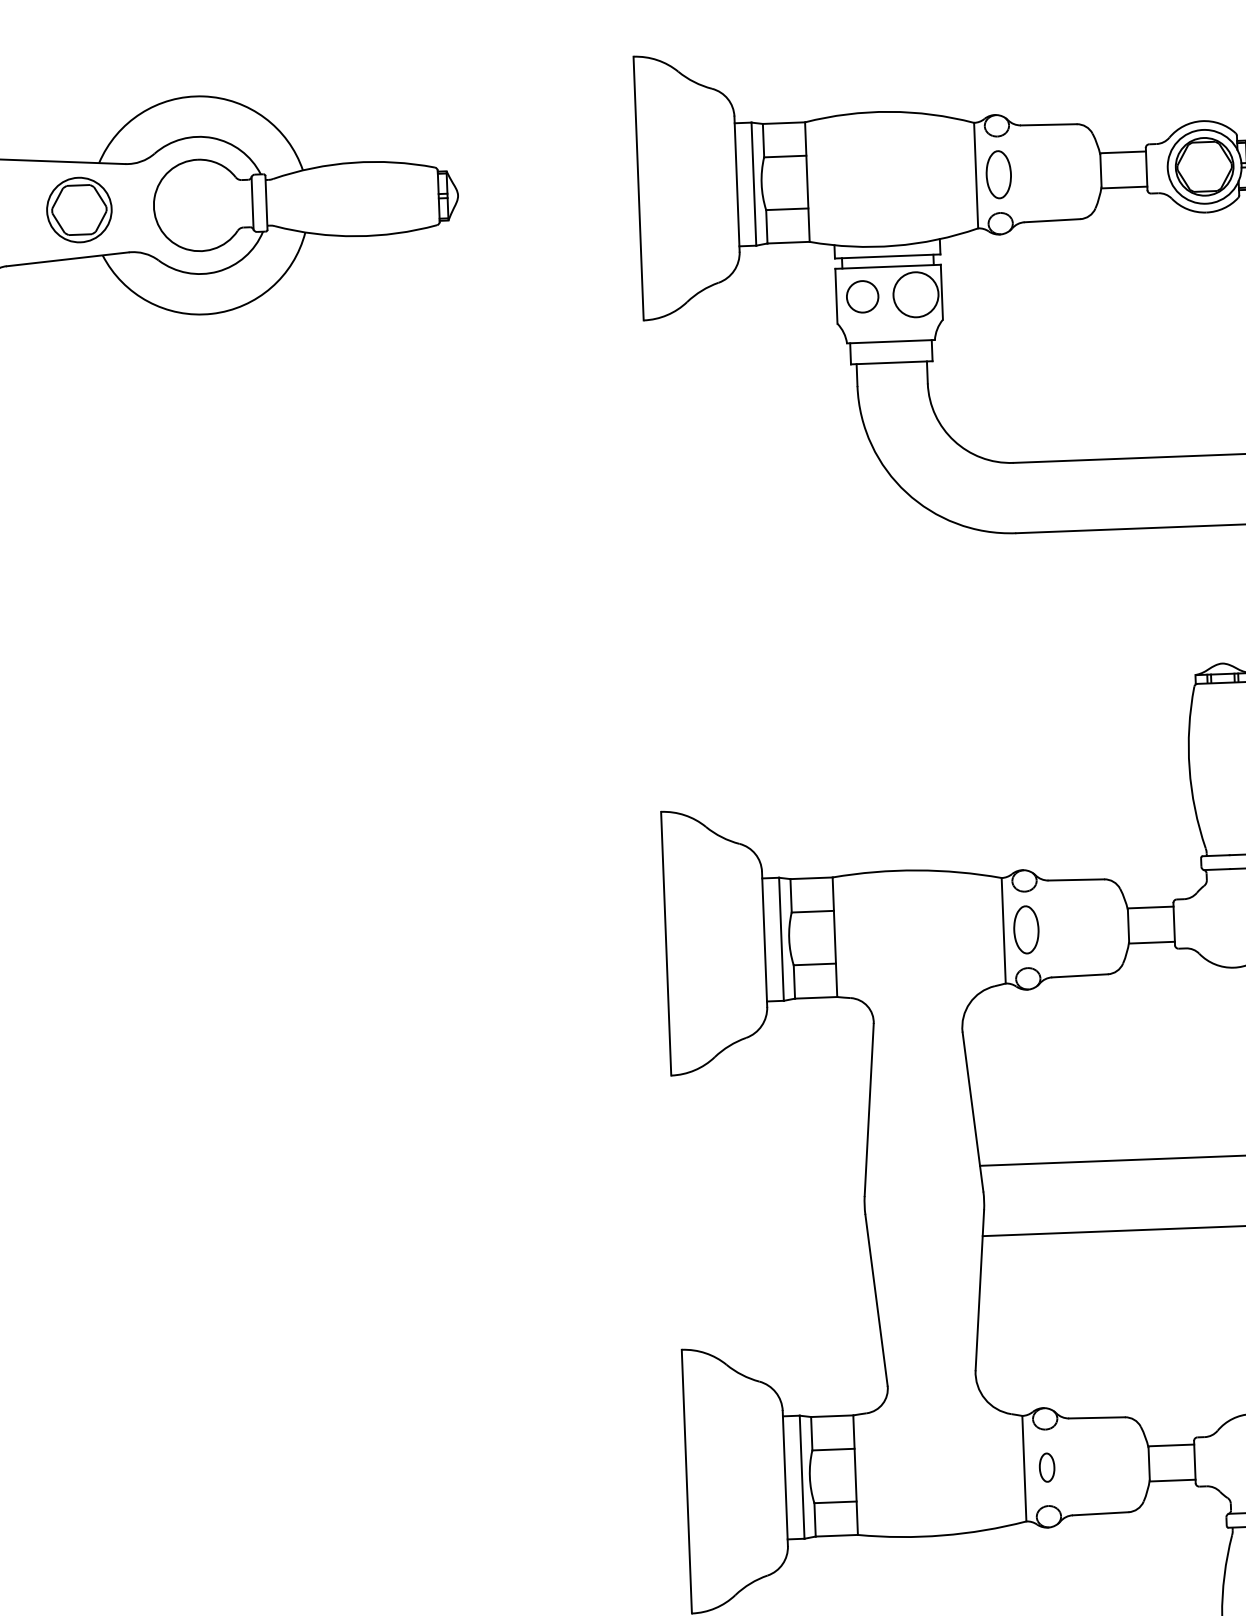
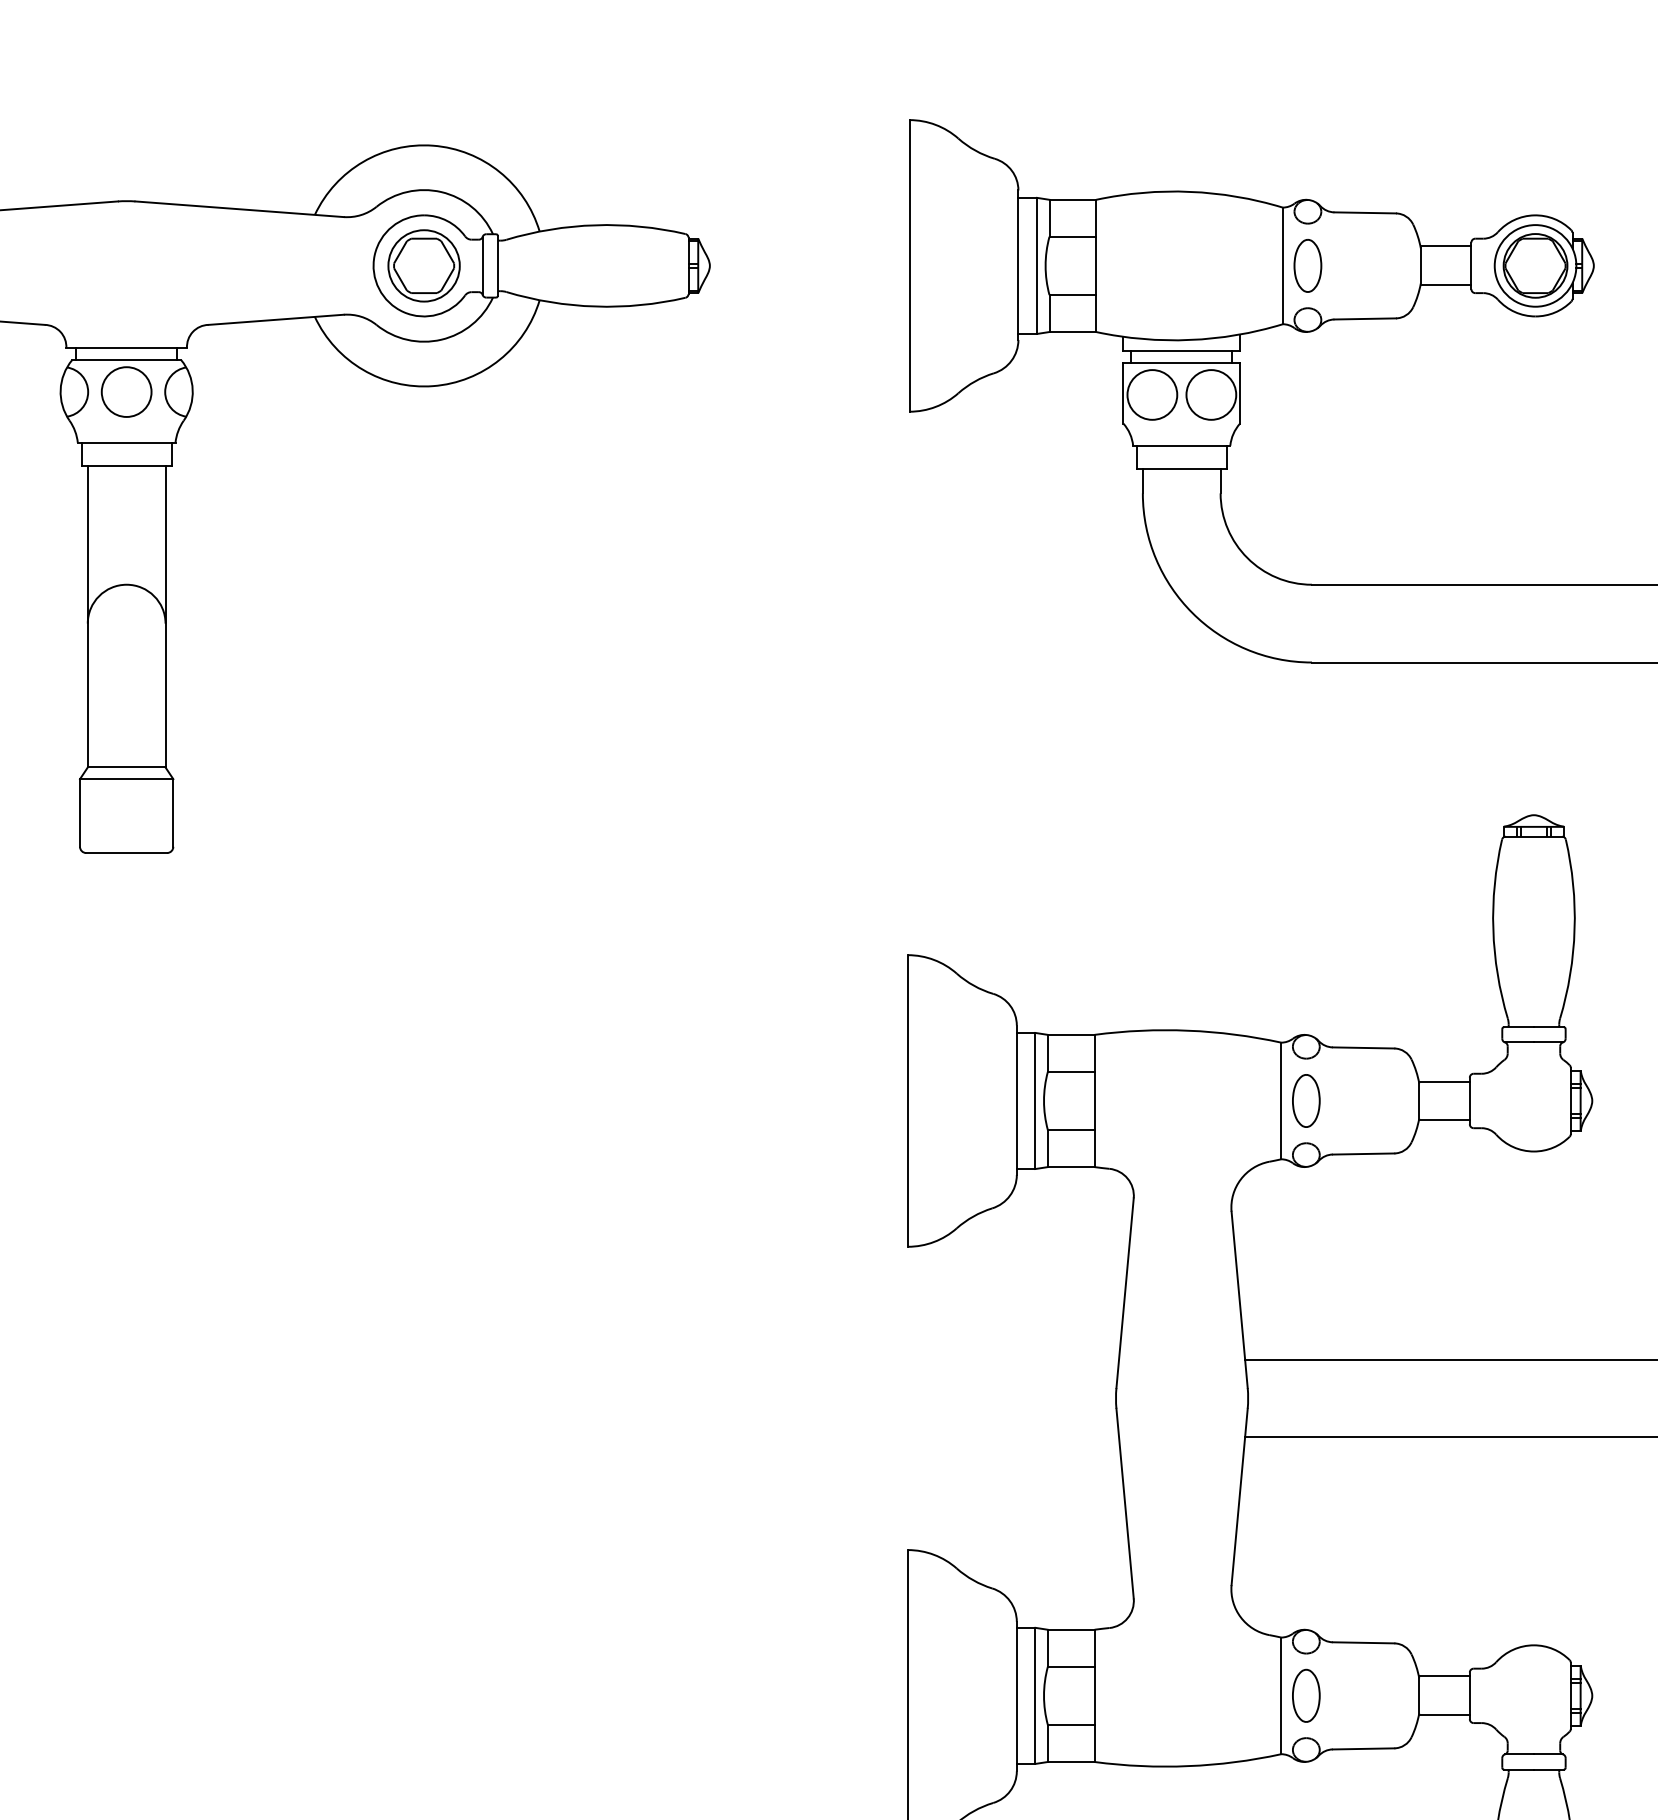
part: (78, 209) -> (423, 265), moved
circle: (862, 296) -> (1152, 394), size x1.43
part: (1047, 1467) -> (1306, 1695), size x1.67

